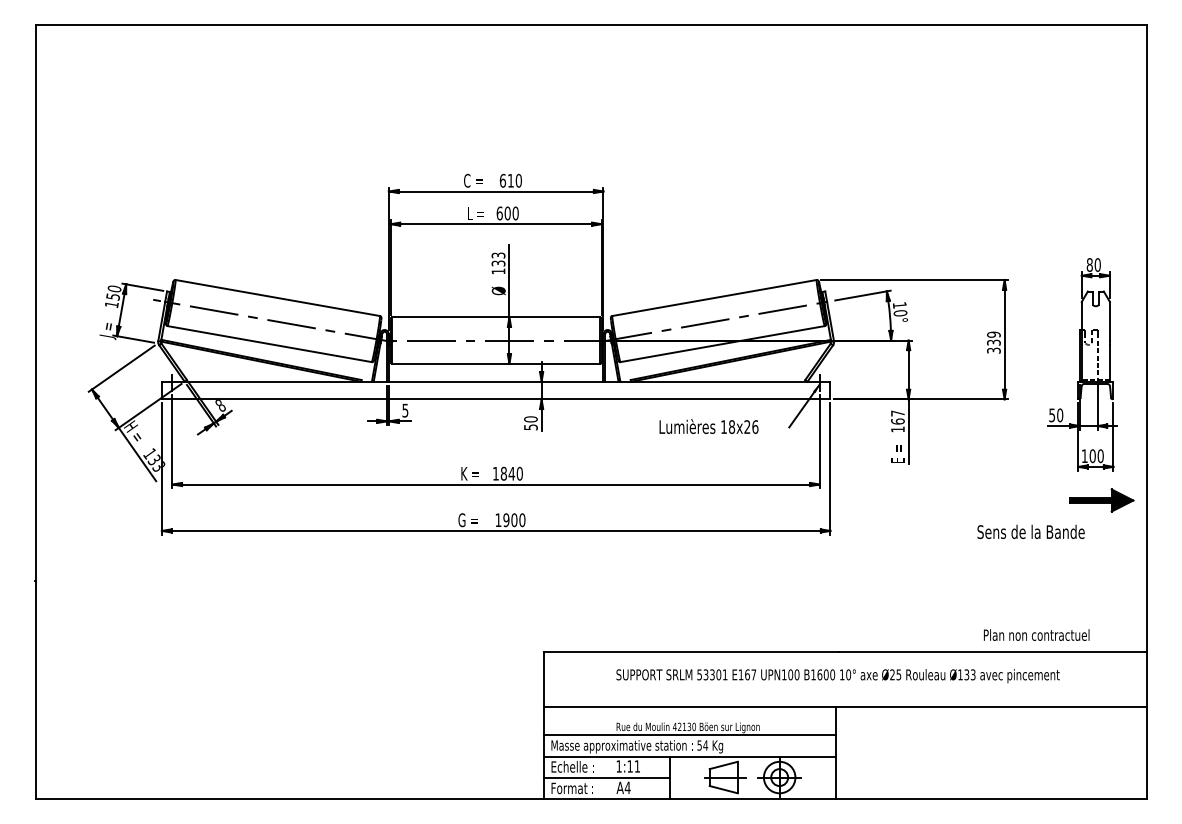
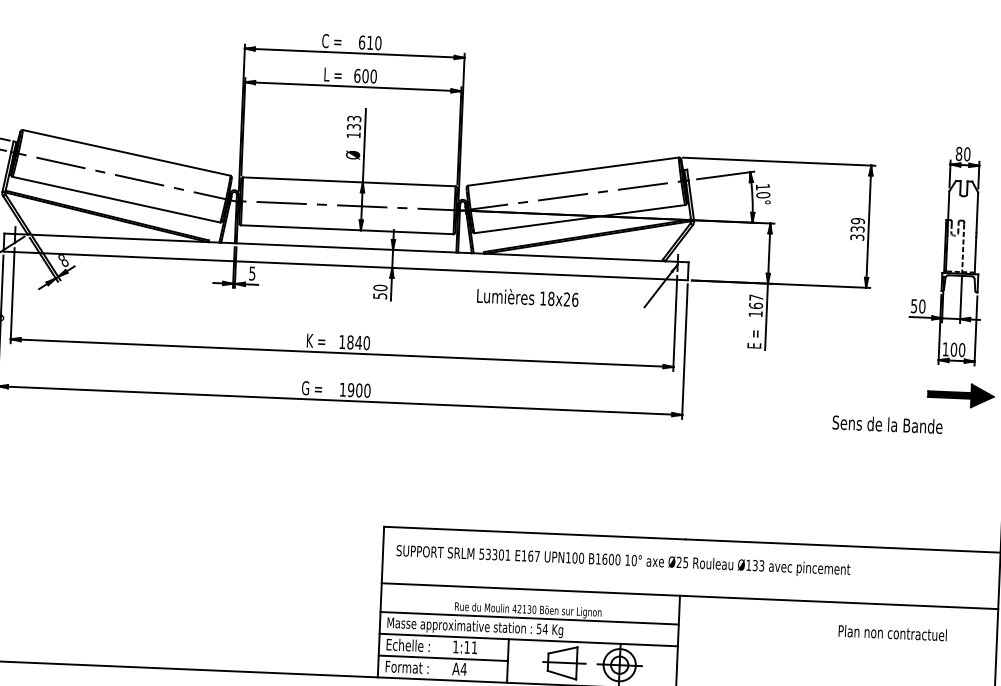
text: (708, 426) -> (527, 297), moved
text: (1036, 634) -> (892, 632), moved
text: (837, 676) -> (622, 561), moved

